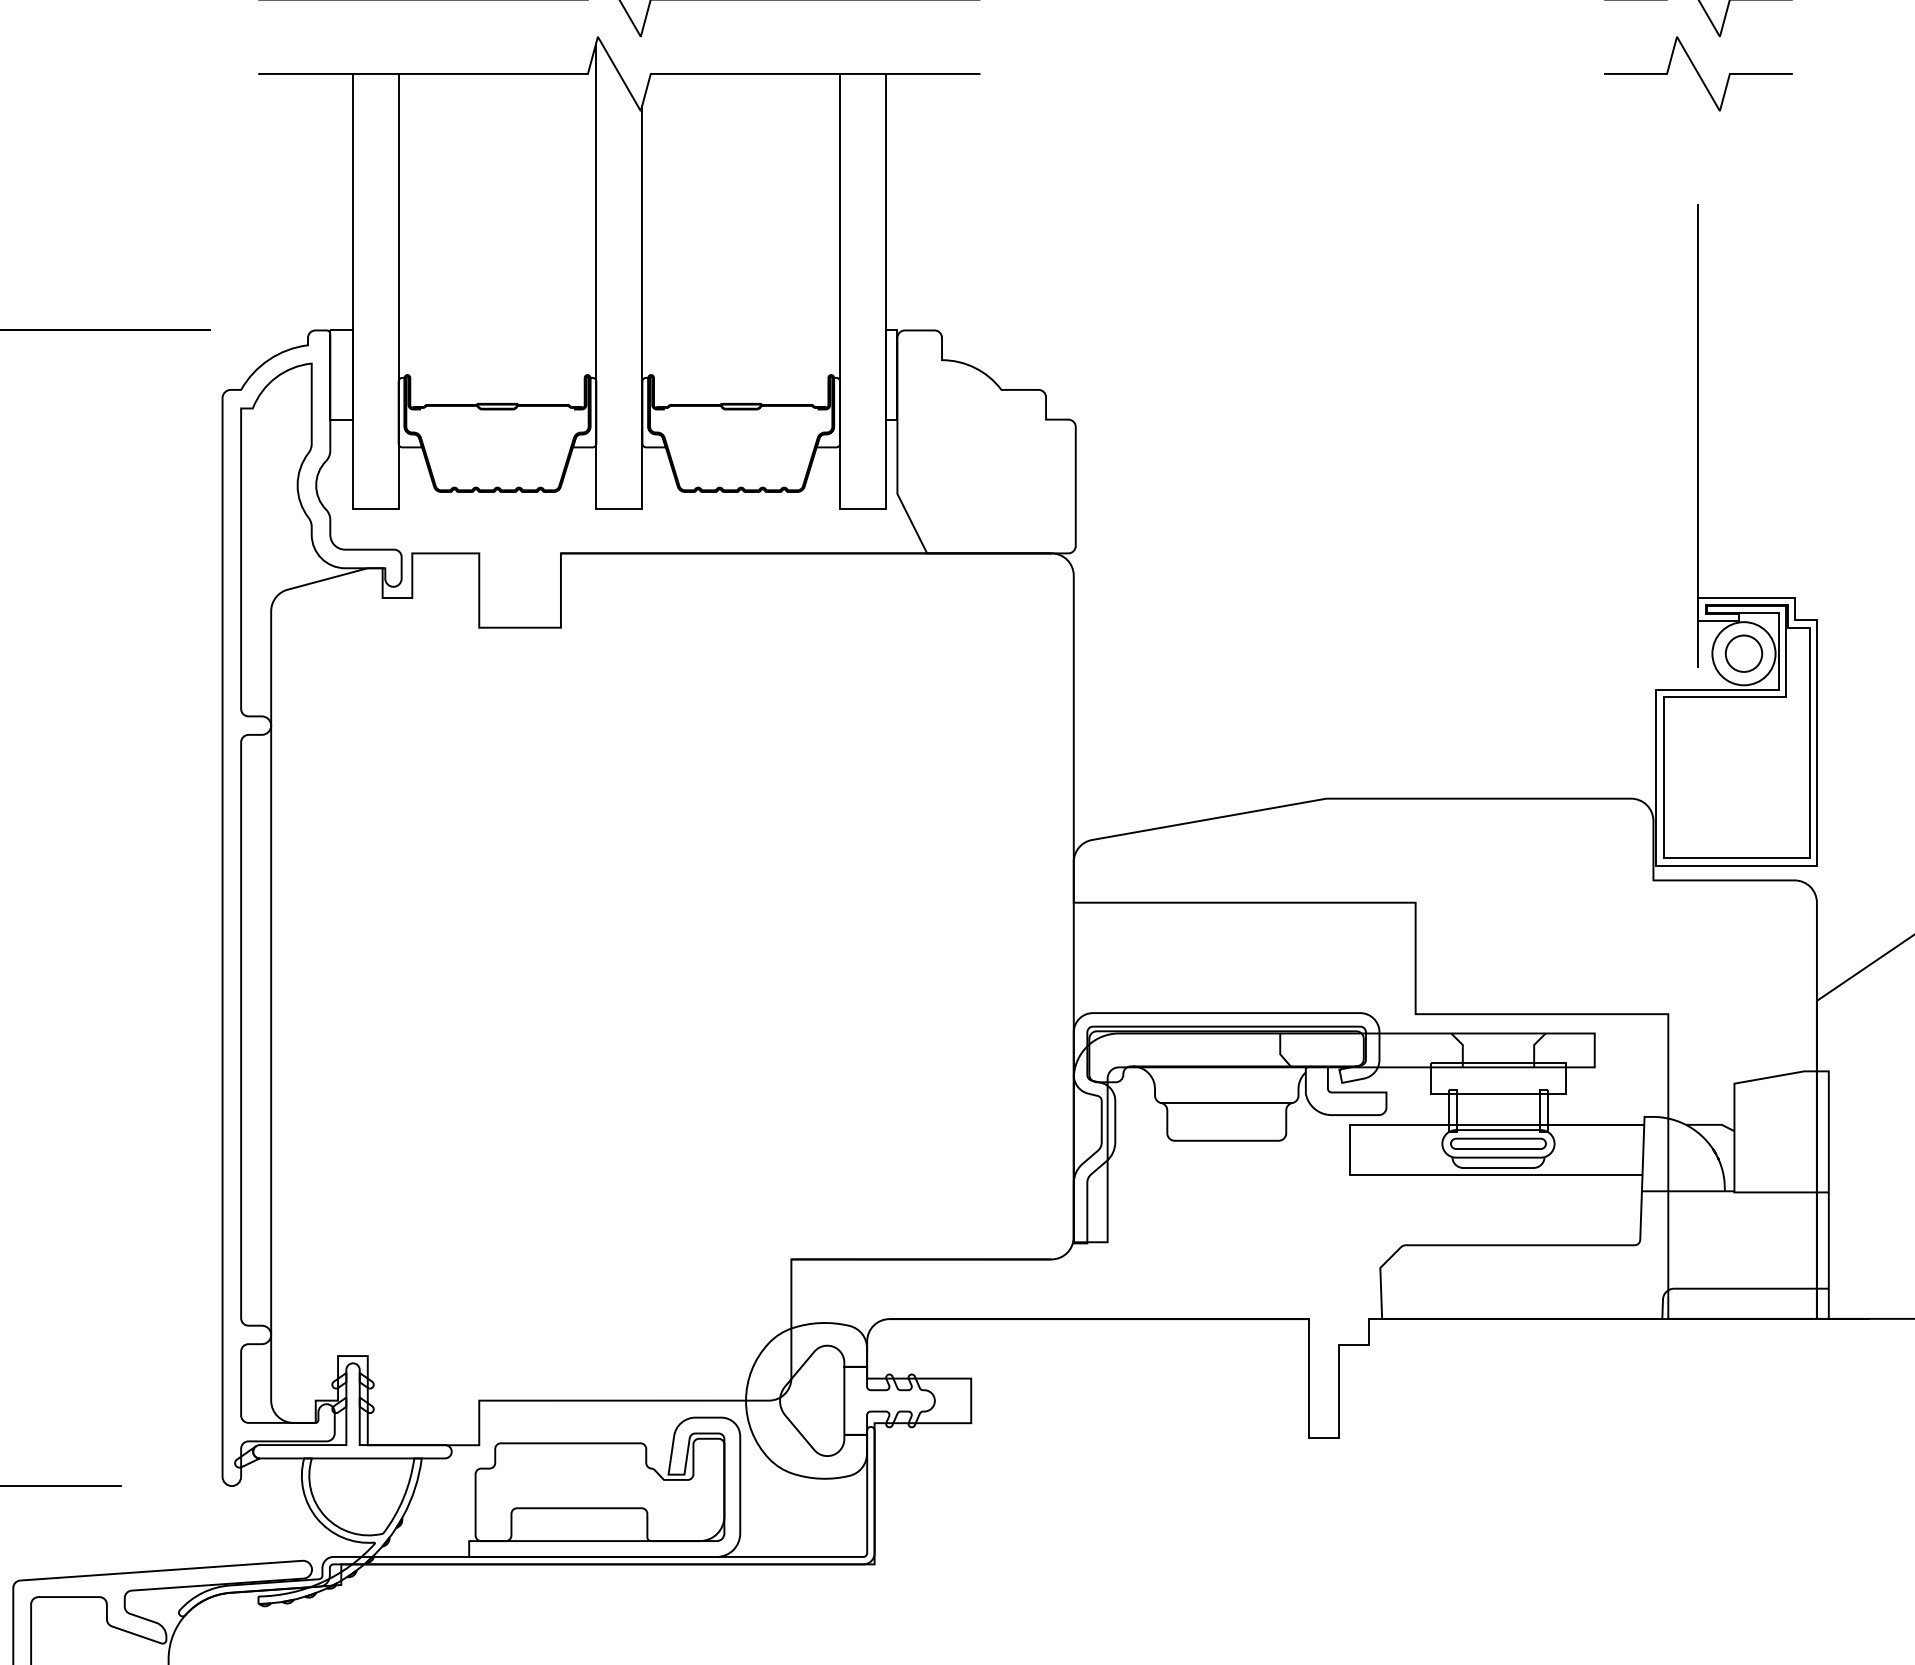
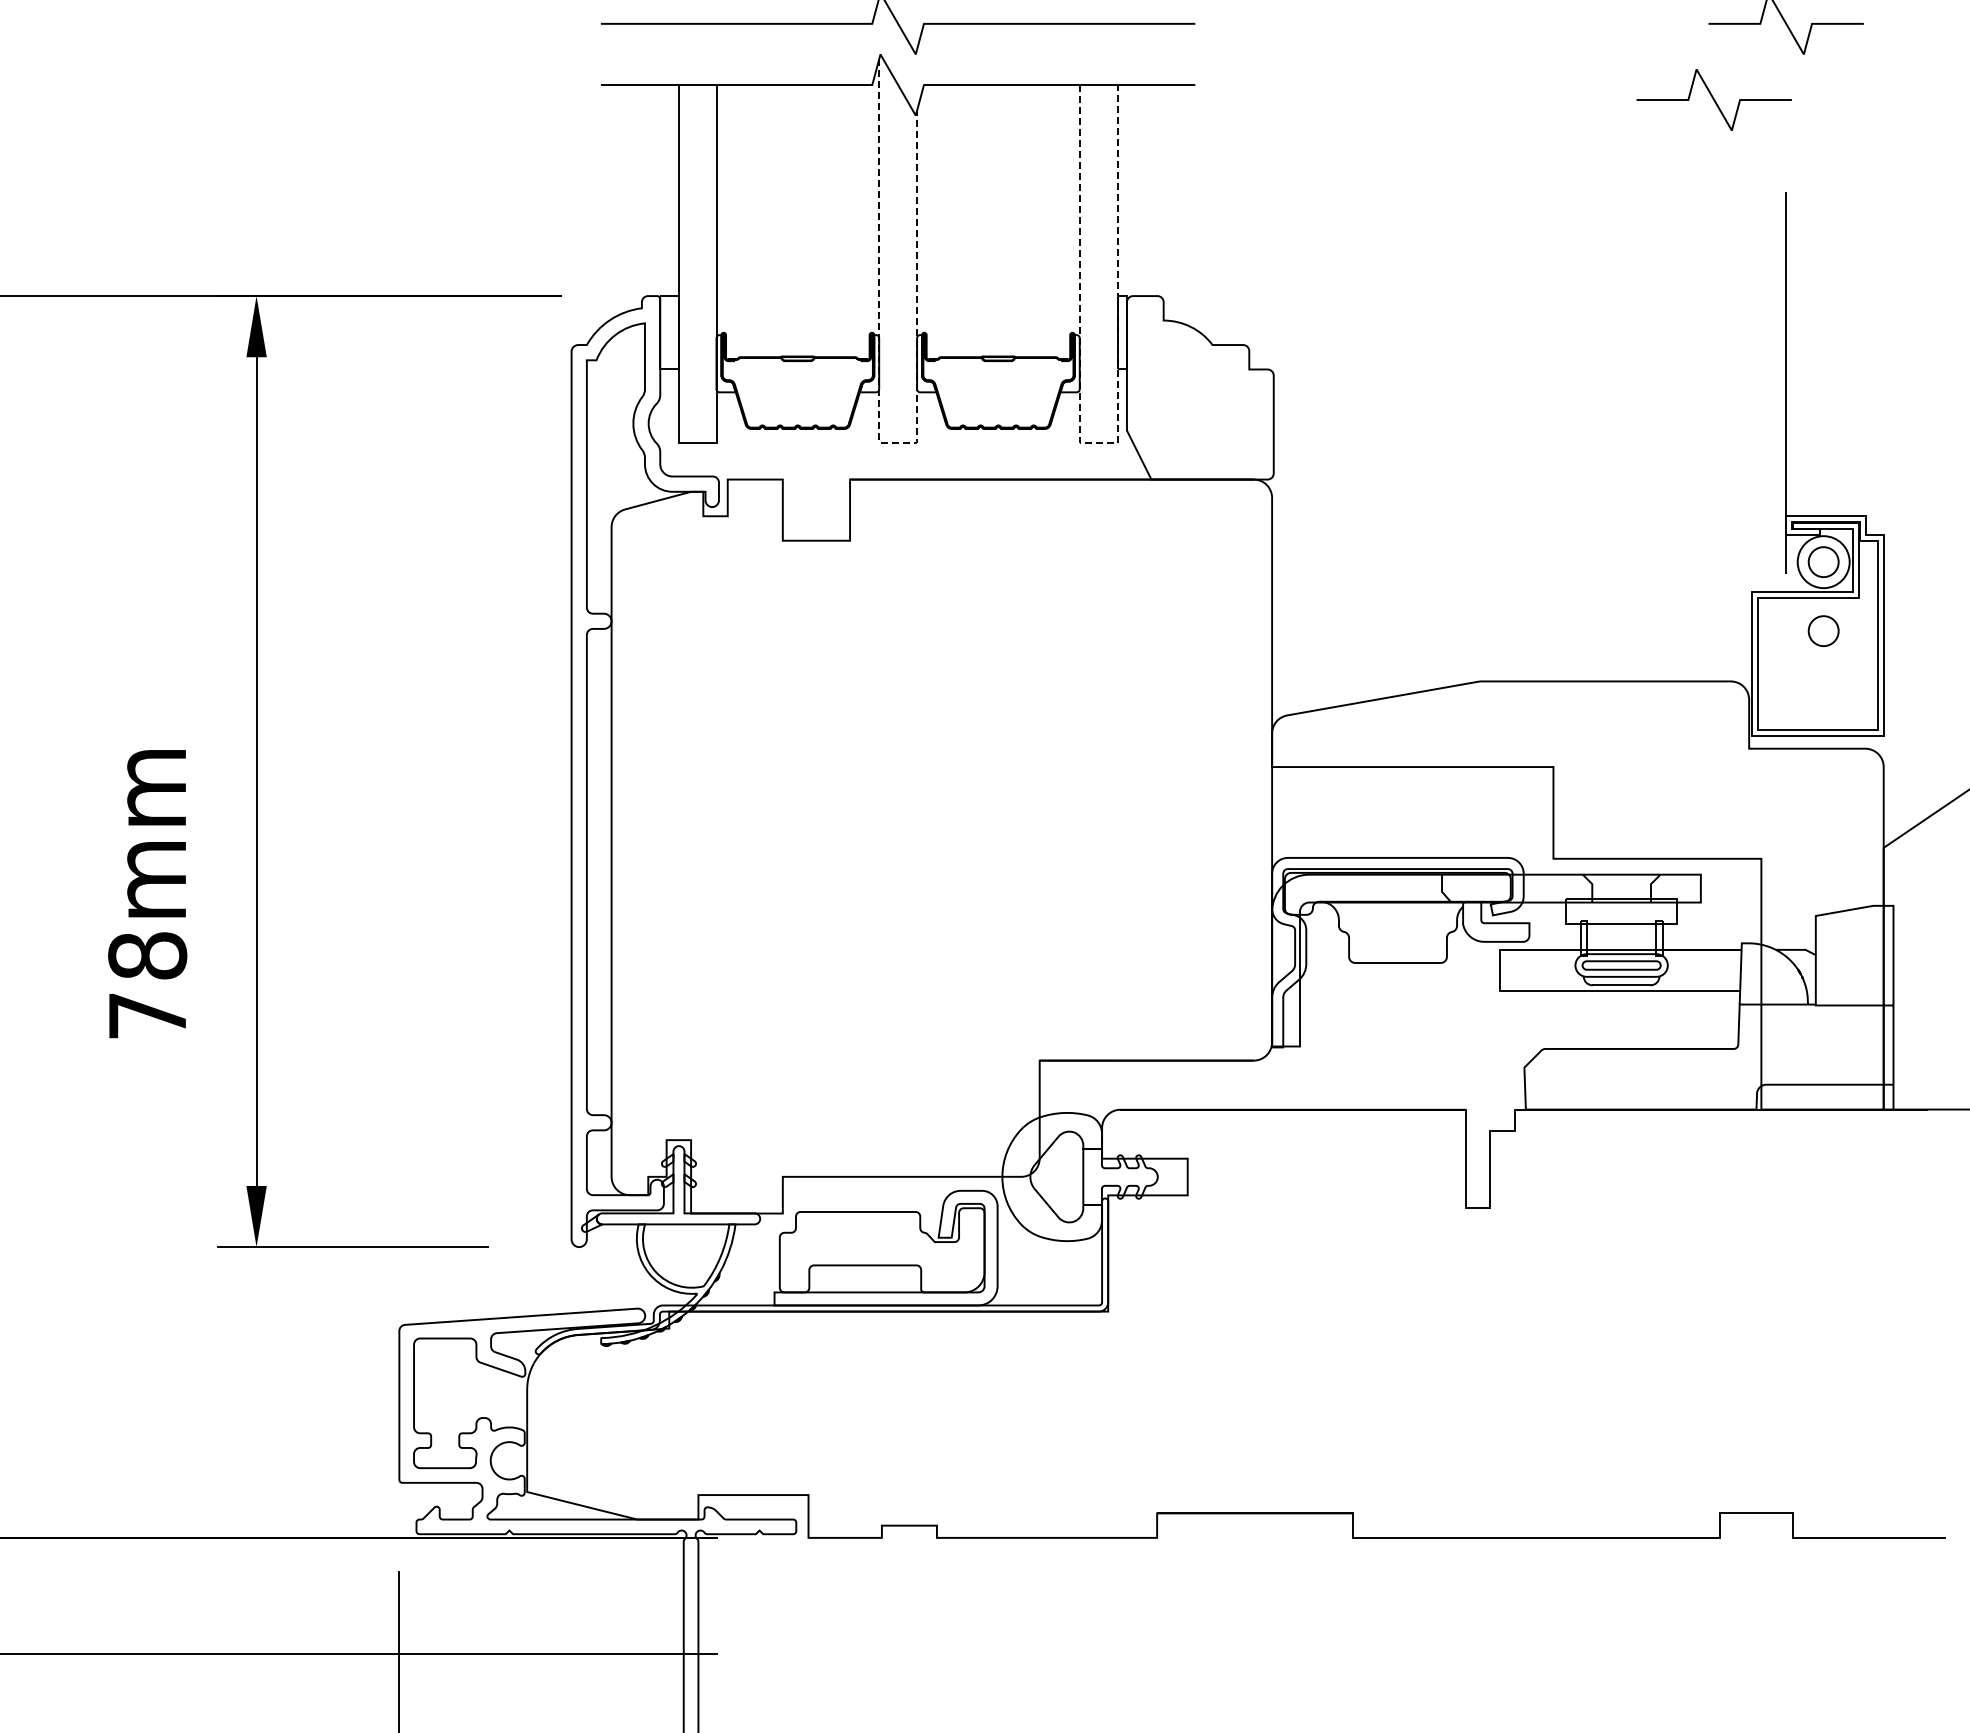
curve: (1697, 73) -> (1713, 99), moved
line: (596, 502) -> (879, 437), solid -> dashed
line: (862, 508) -> (1098, 442), solid -> dashed
circle: (1743, 736) -> (1823, 630), added
line: (1227, 1102) -> (1398, 931), removed

